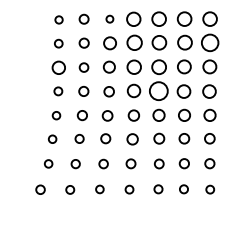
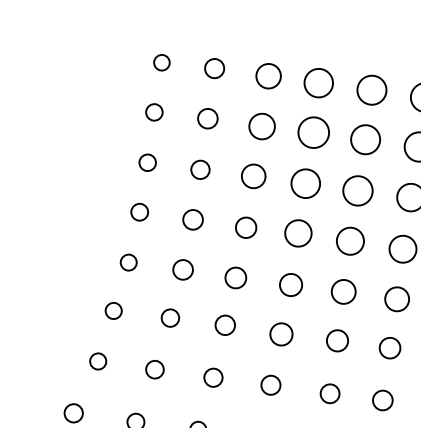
circle: (109, 18) -> (268, 74), size x1.67
circle: (58, 67) -> (146, 162), size x0.62
circle: (158, 91) -> (349, 241), size x0.71

